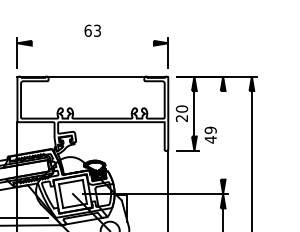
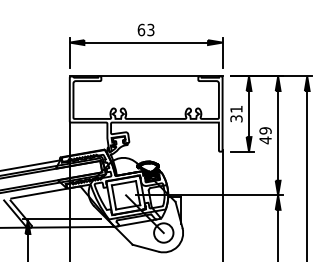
line: (93, 43) -> (146, 42), added
text: (182, 113) -> (236, 113), 20 -> 31
line: (223, 134) -> (278, 135), added

